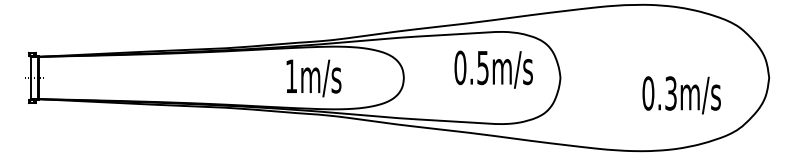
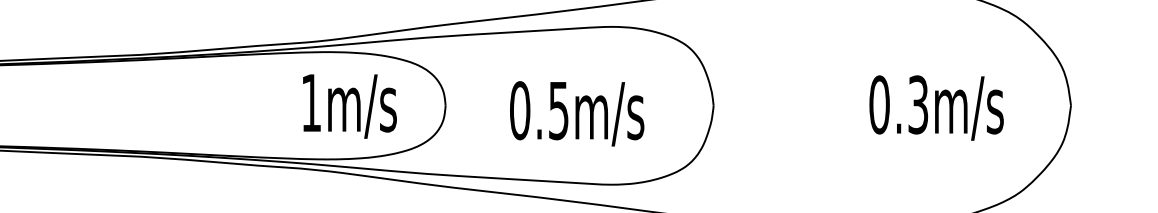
text: (493, 69) -> (576, 113), moved
text: (313, 78) -> (349, 106), moved
text: (681, 95) -> (936, 108), moved

